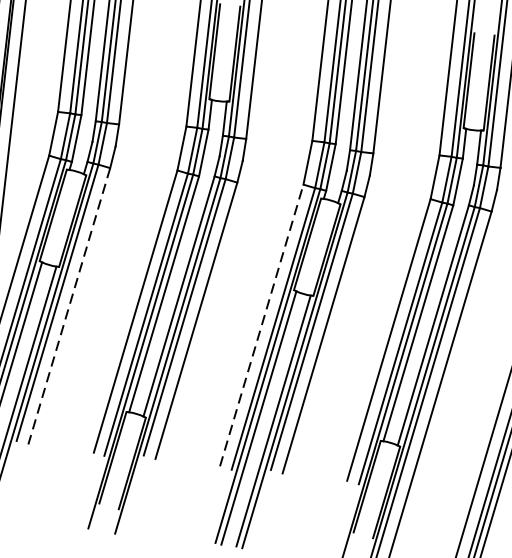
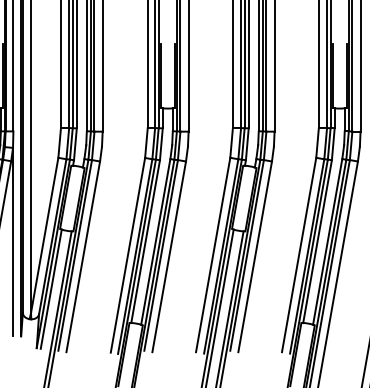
line: (69, 305) -> (83, 256), dashed -> solid
line: (262, 326) -> (213, 255), dashed -> solid

